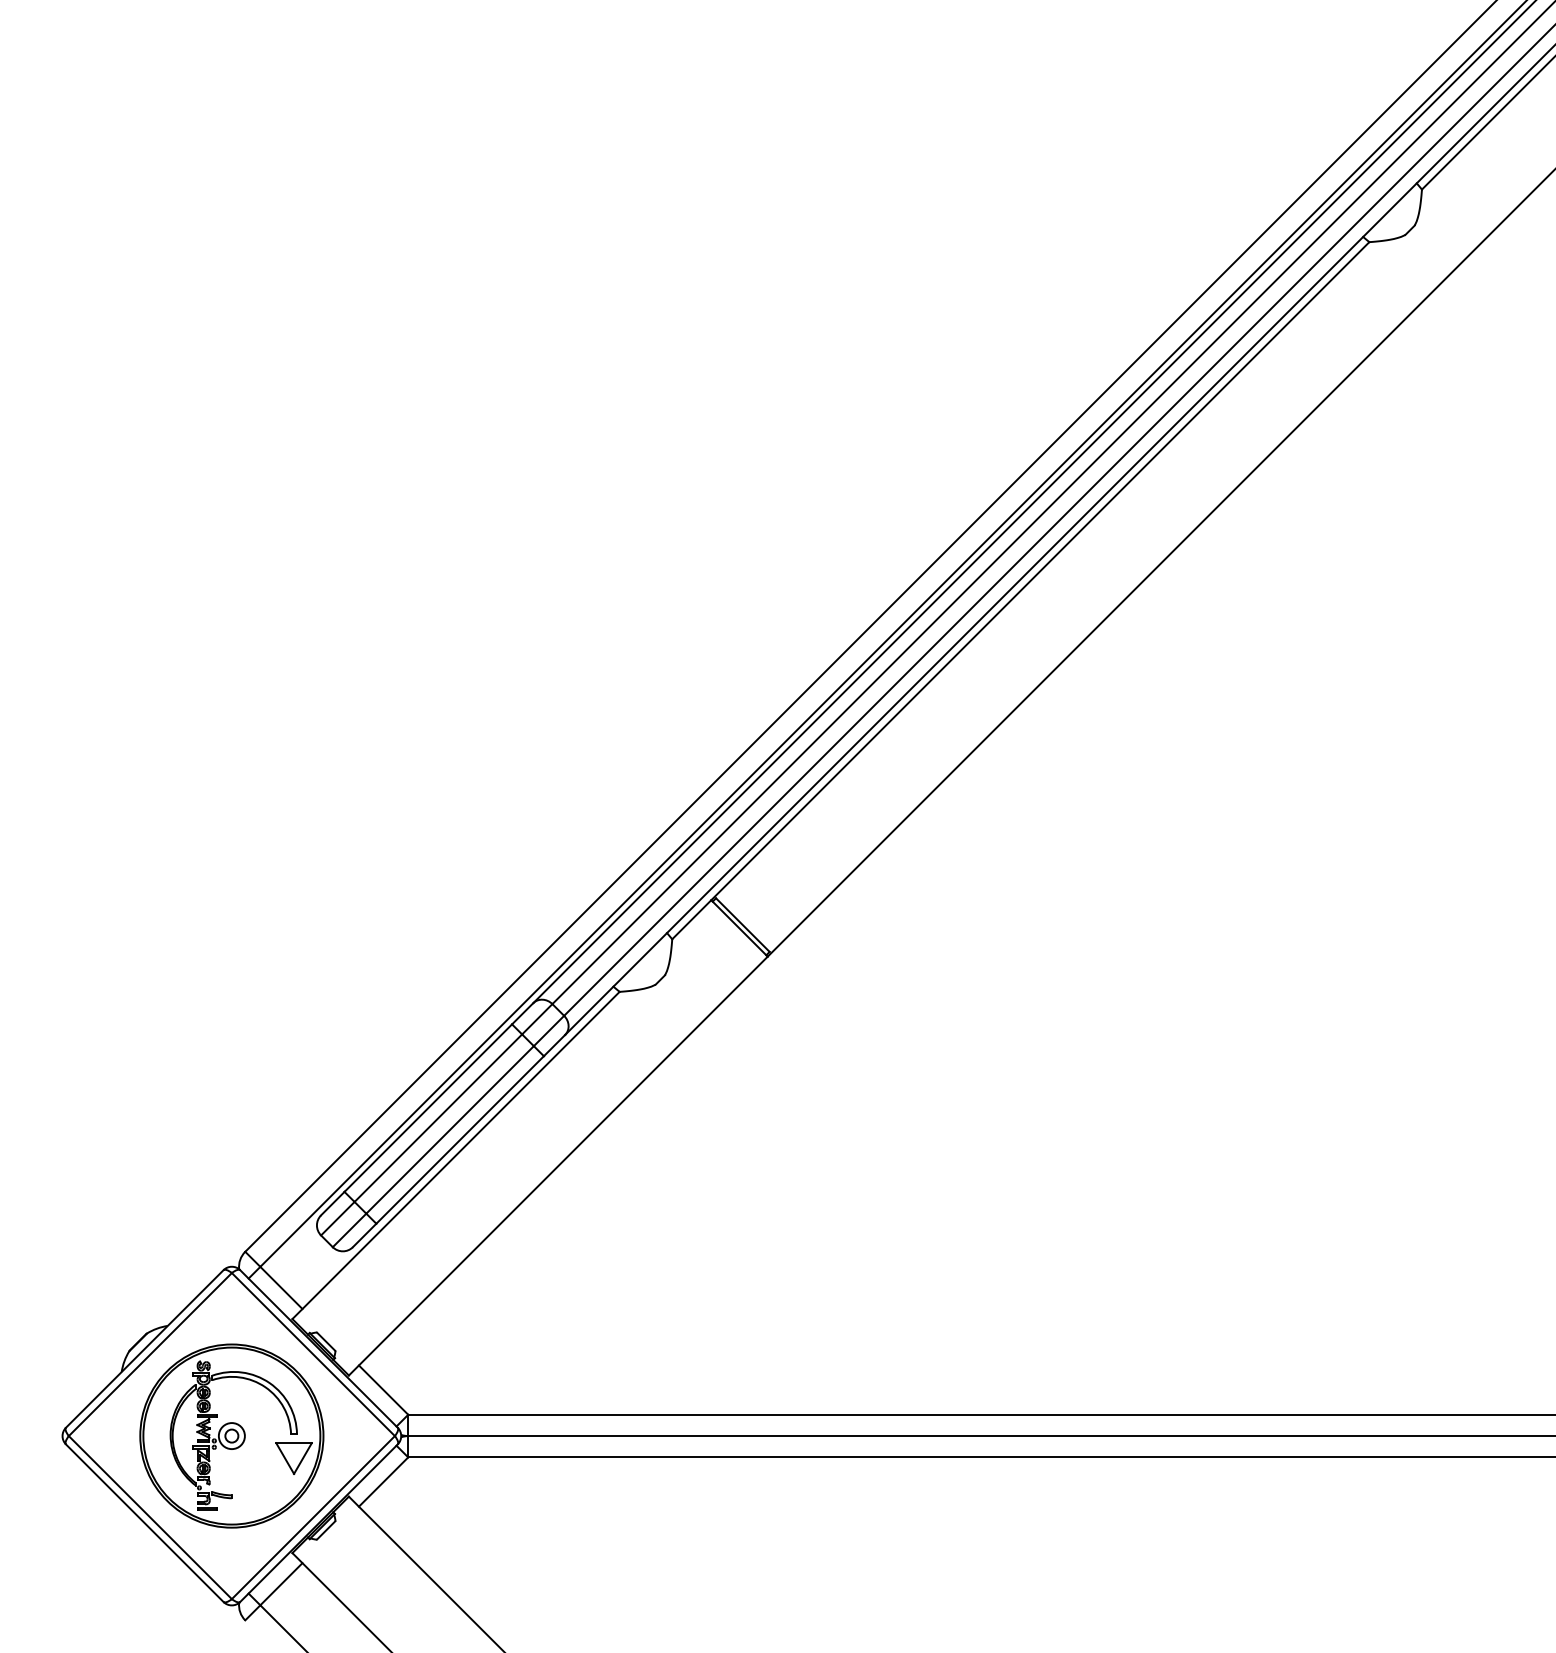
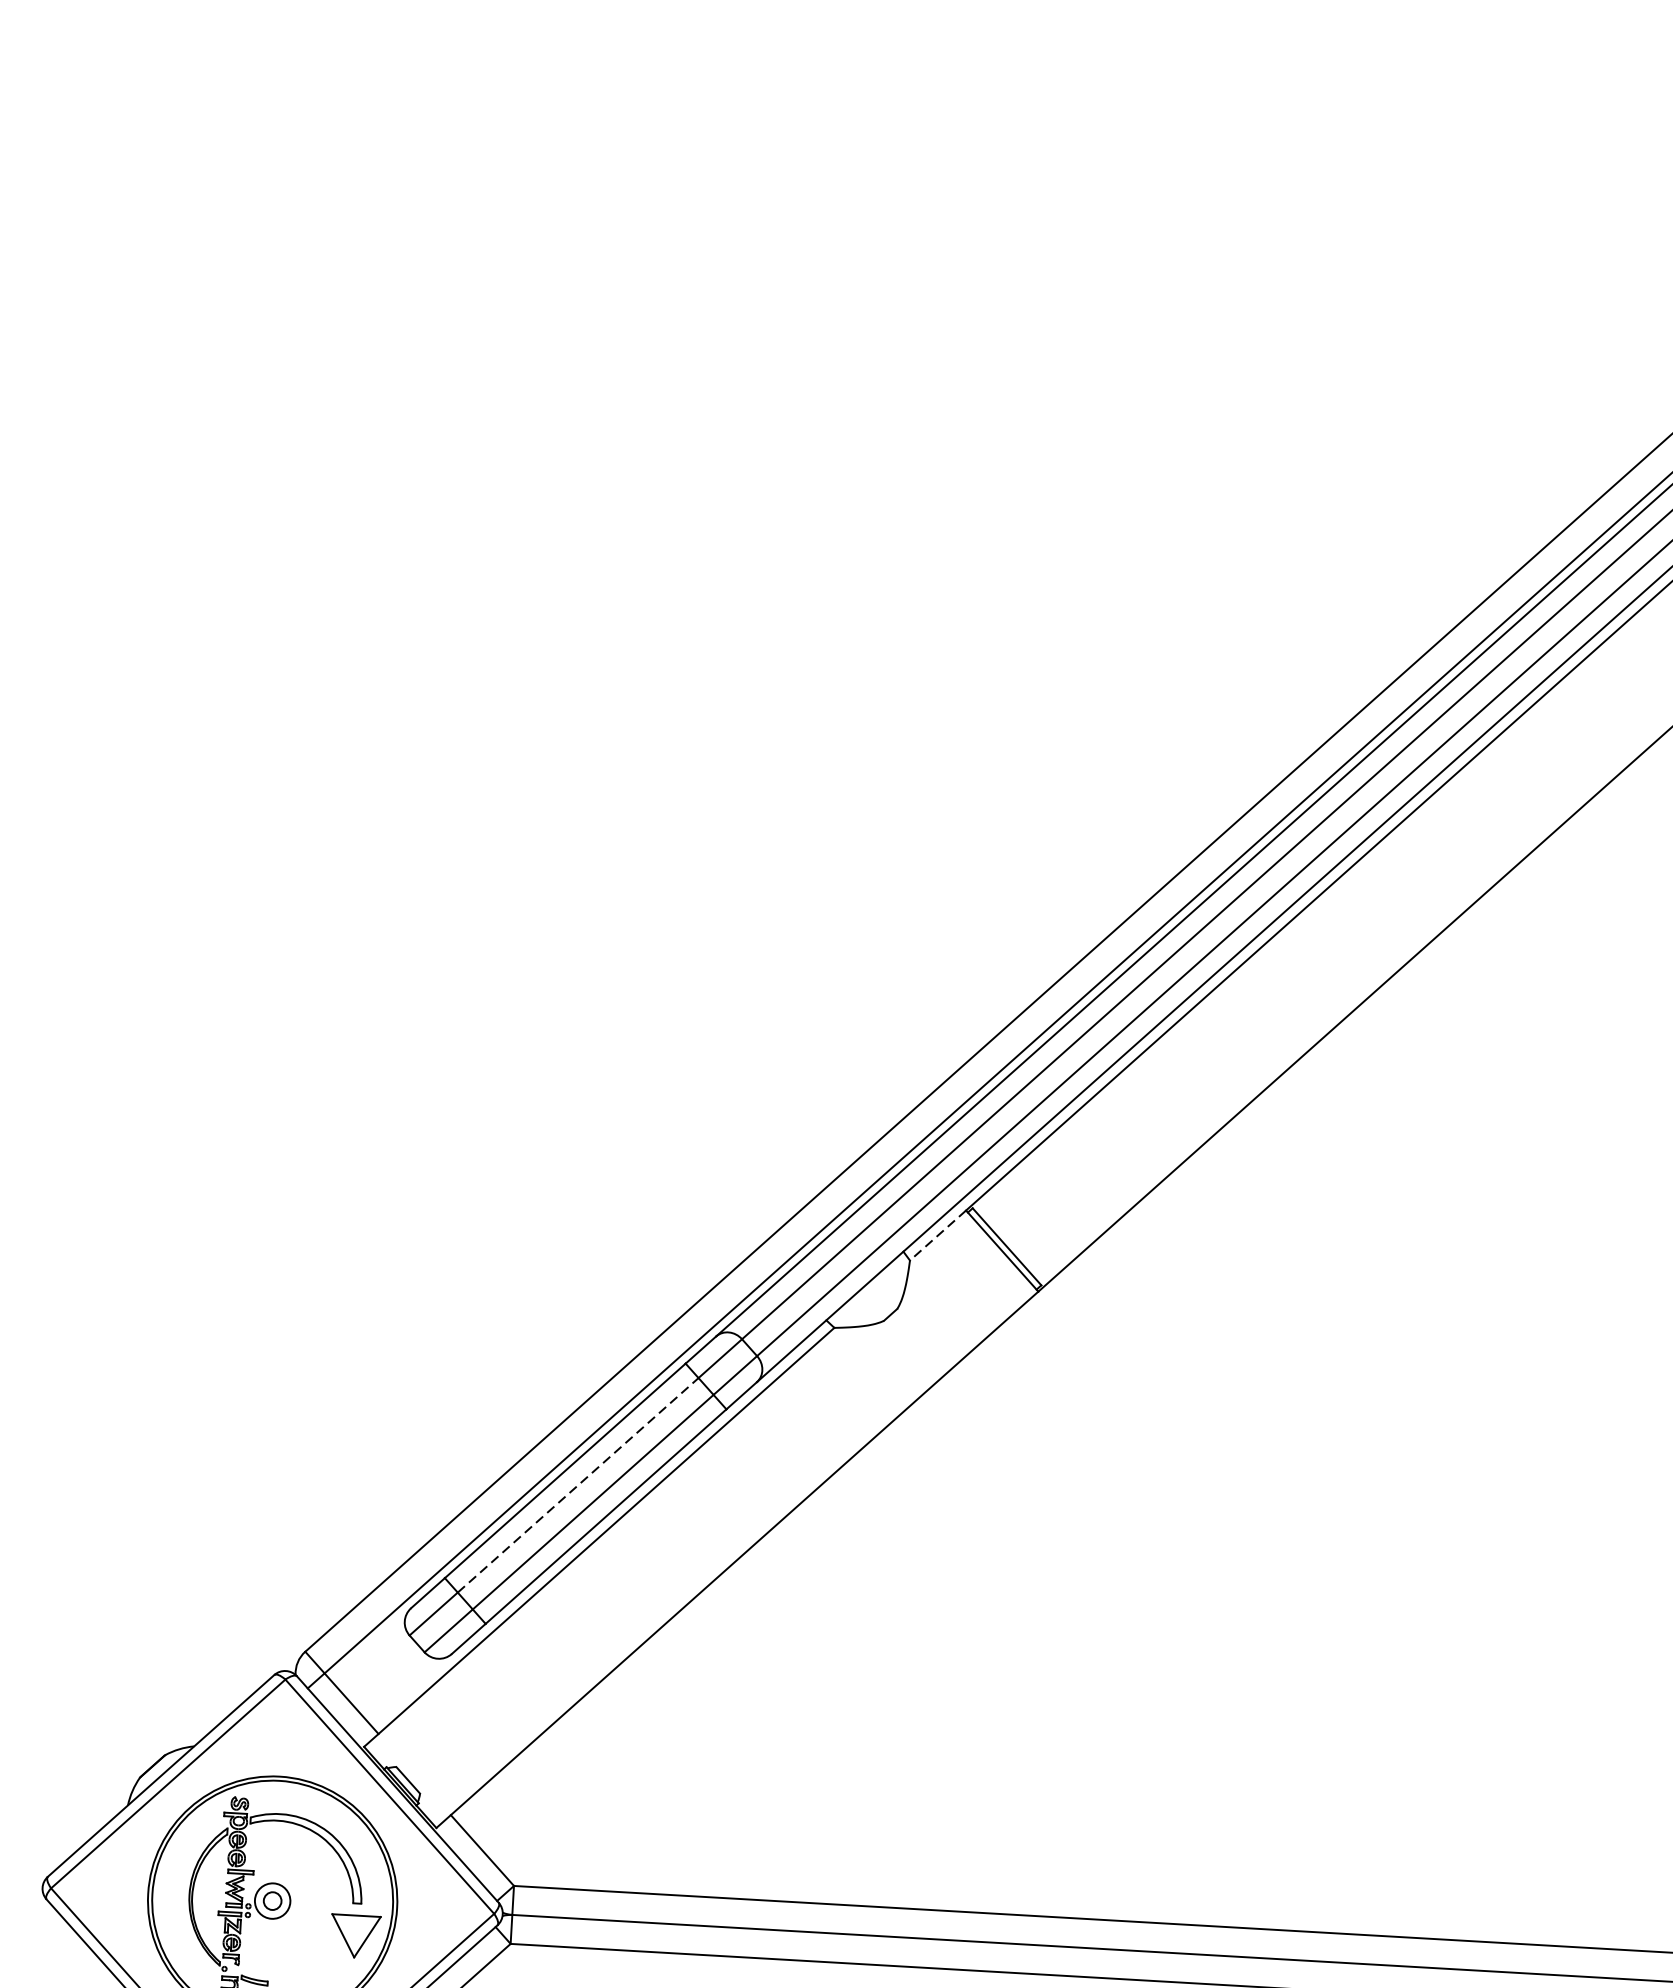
line: (691, 919) -> (937, 1235), solid -> dashed
line: (438, 1117) -> (578, 1484), solid -> dashed

